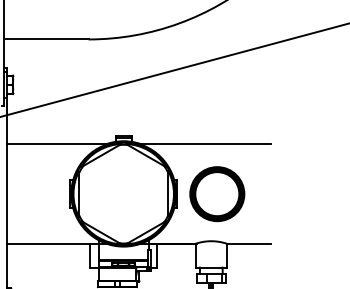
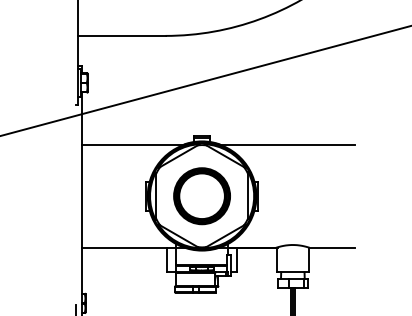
part: (216, 194) -> (201, 196), moved

